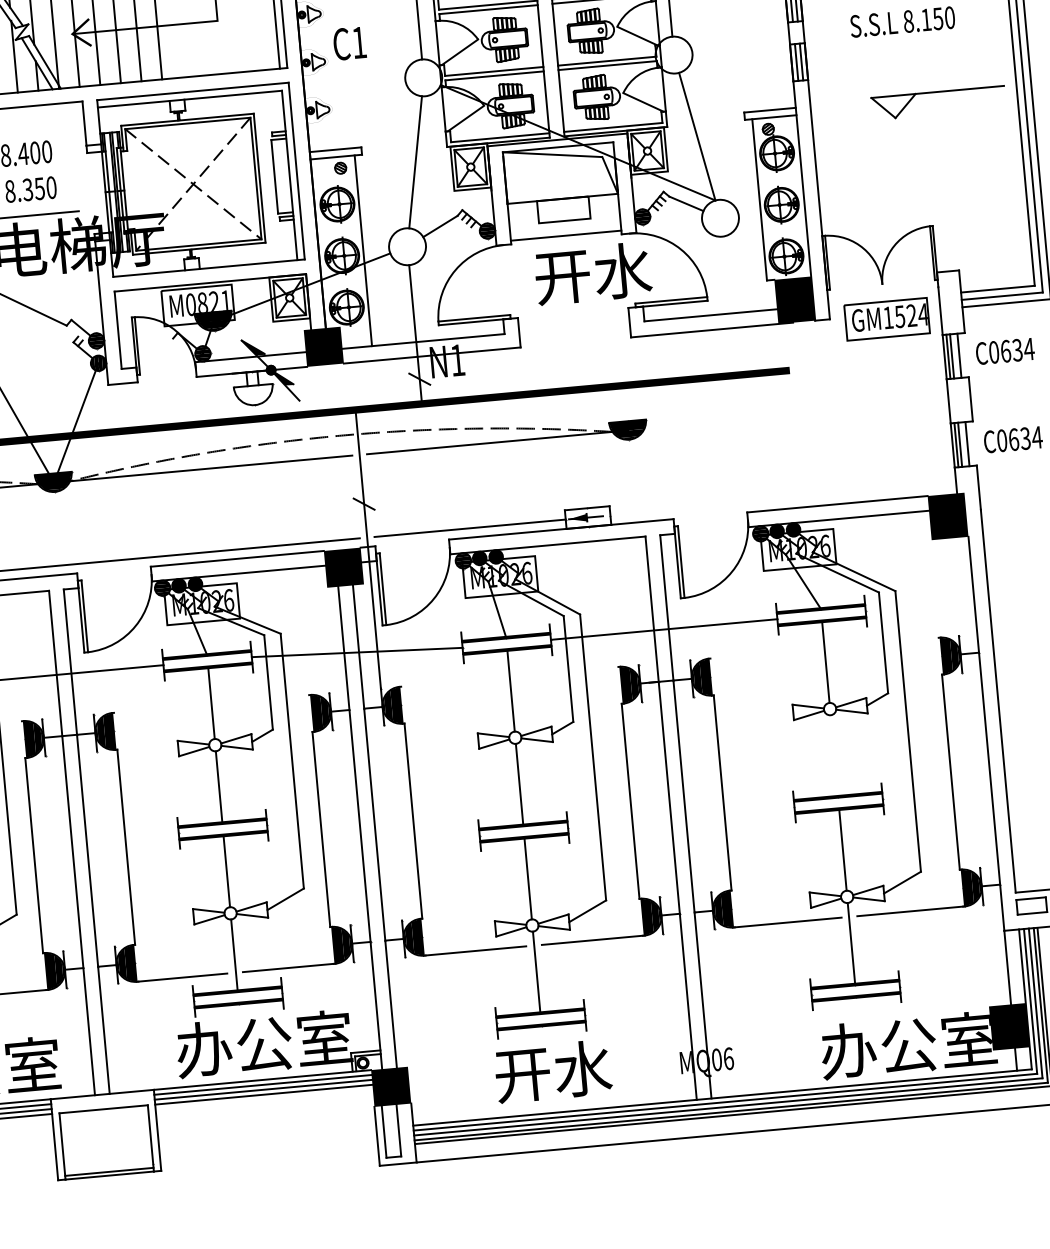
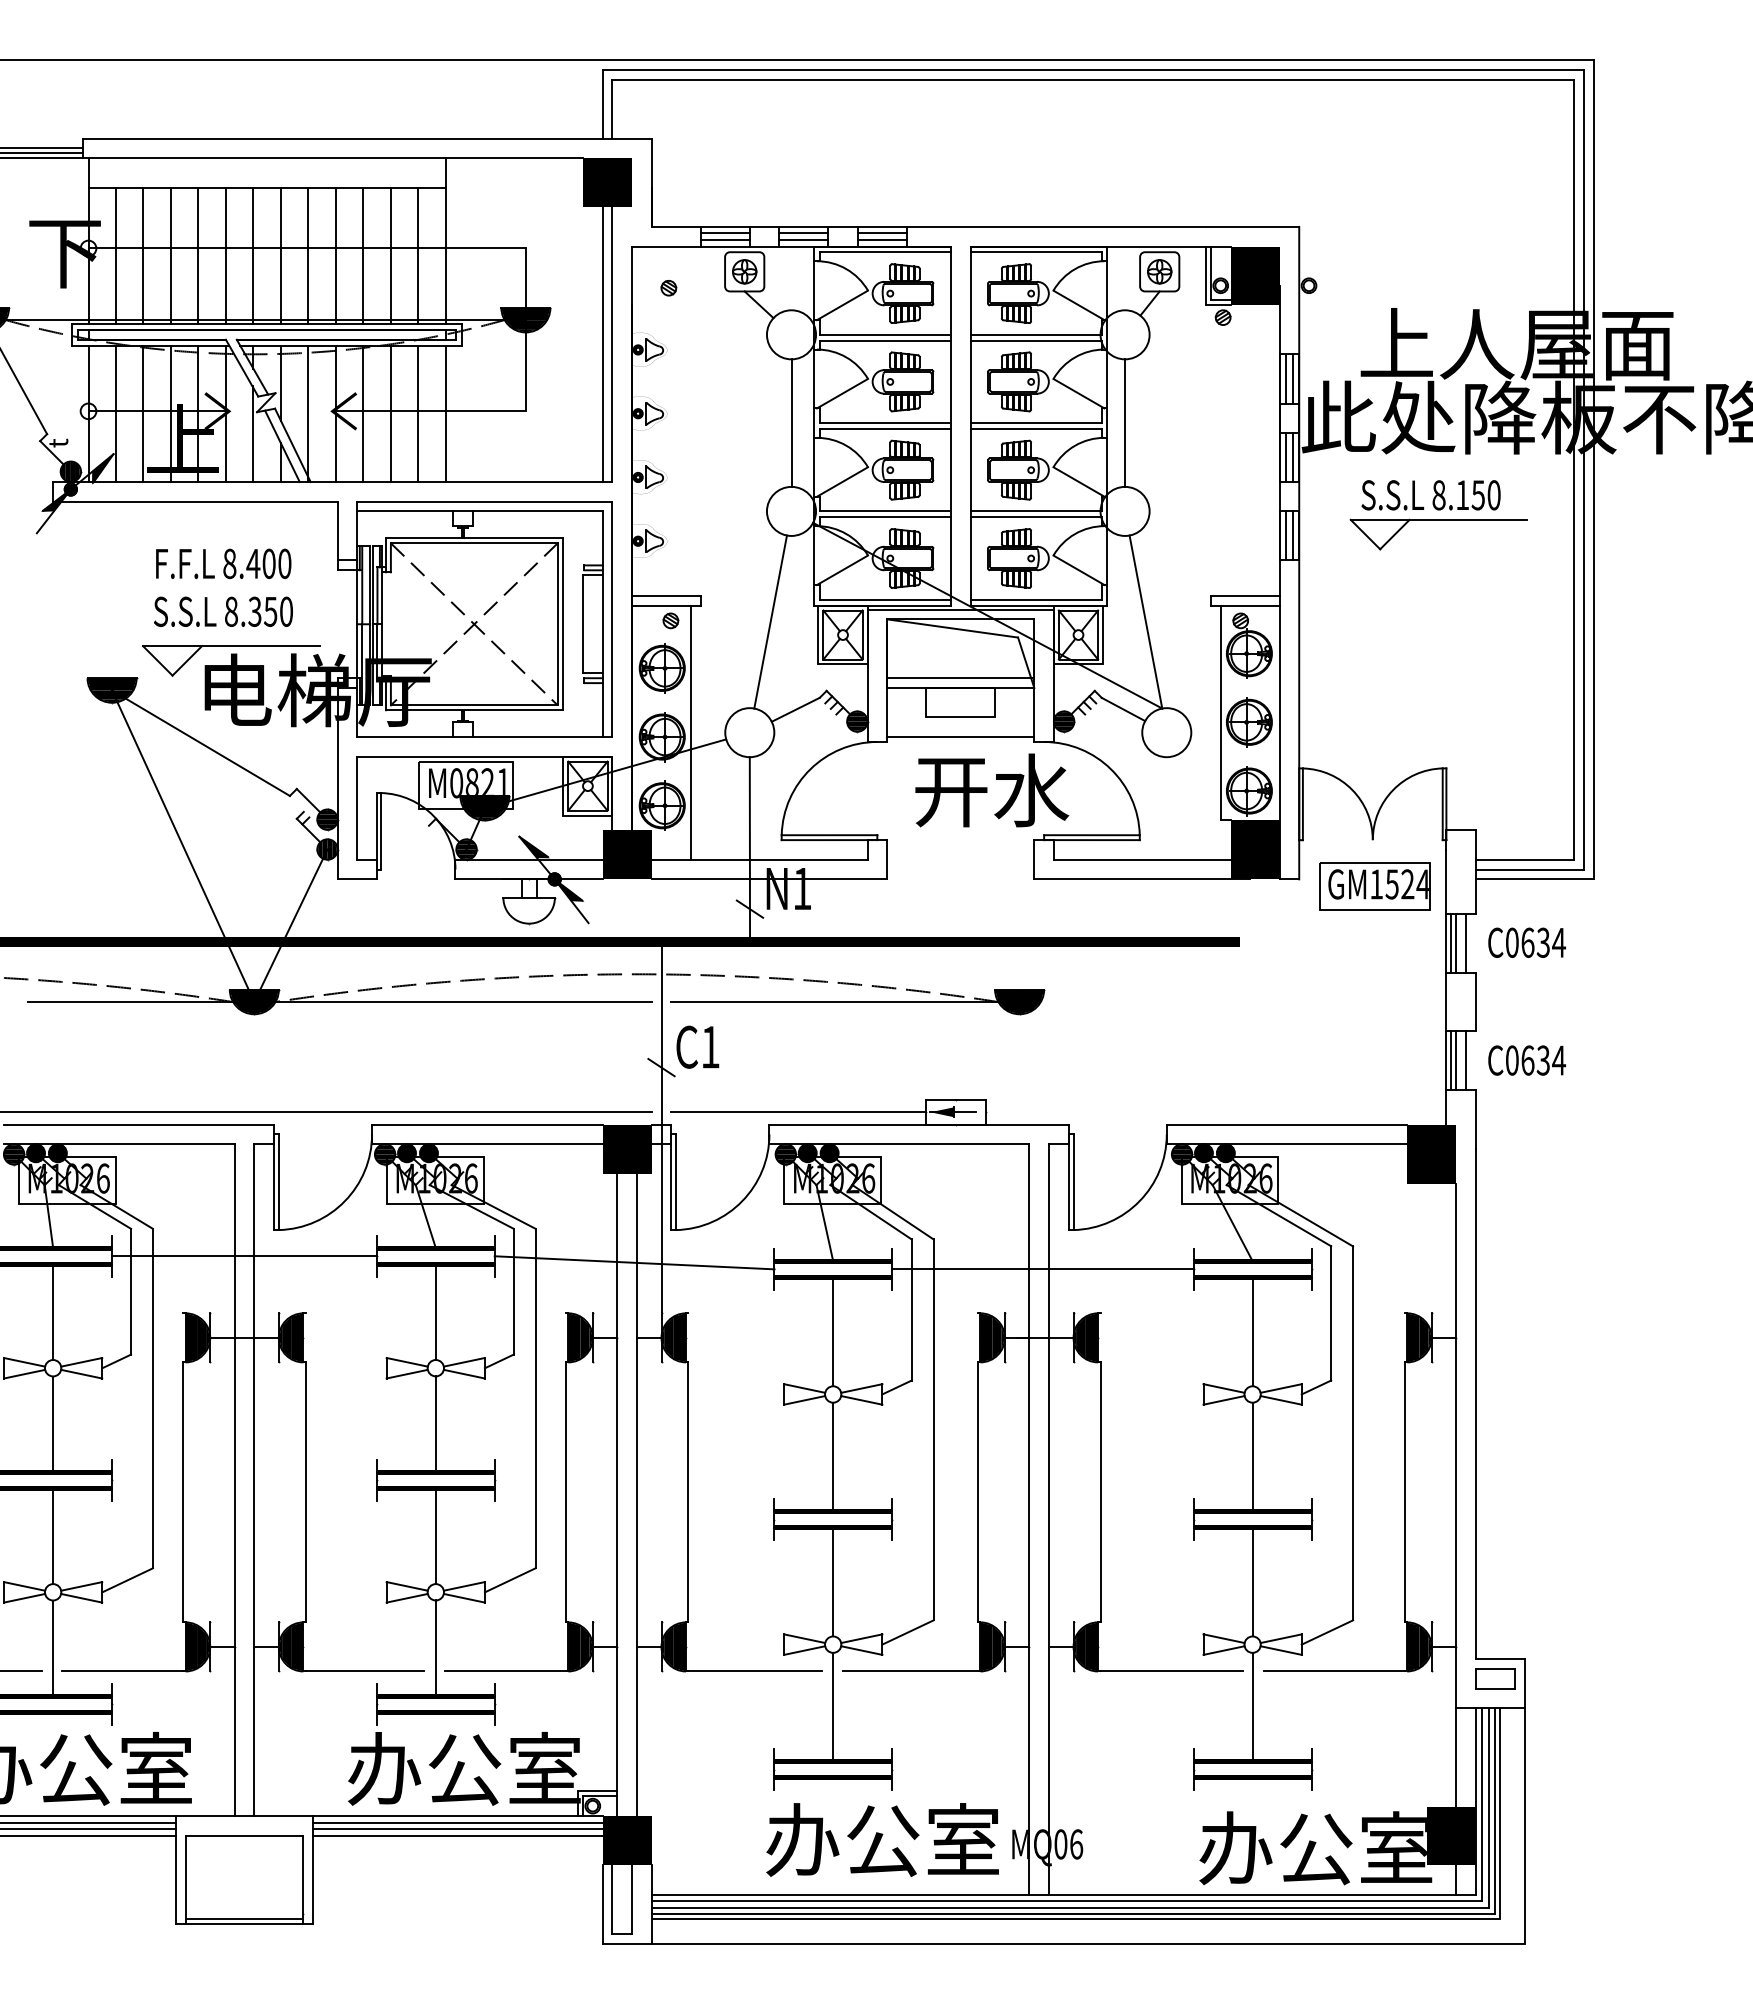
text: (349, 43) -> (697, 1046), moved
part: (937, 92) -> (1438, 520), moved
line: (561, 191) -> (960, 678), added
line: (834, 755) -> (1252, 1456), added
text: (582, 1069) -> (882, 1840), 开水 -> 办公室

